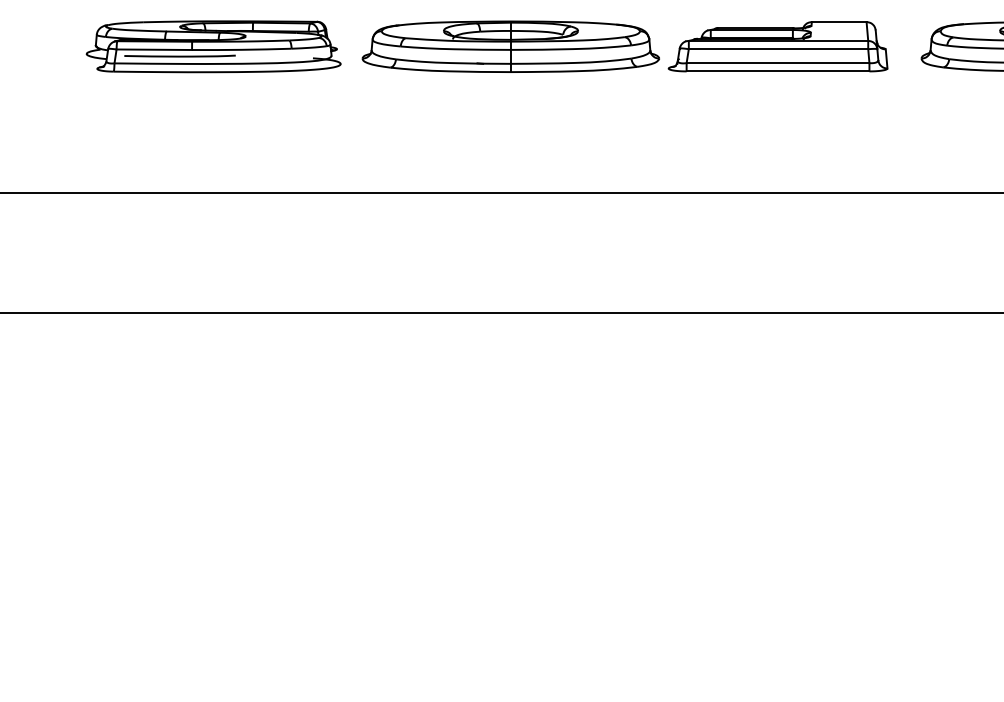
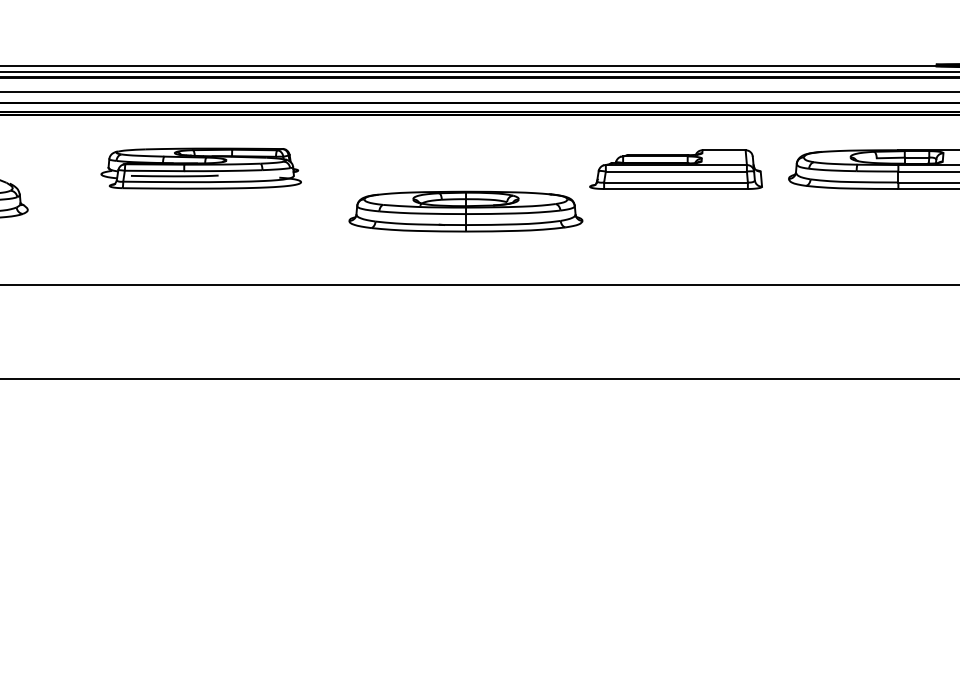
part: (212, 46) -> (200, 168), moved
part: (510, 46) -> (465, 211), moved

